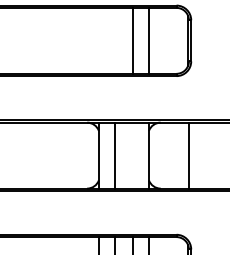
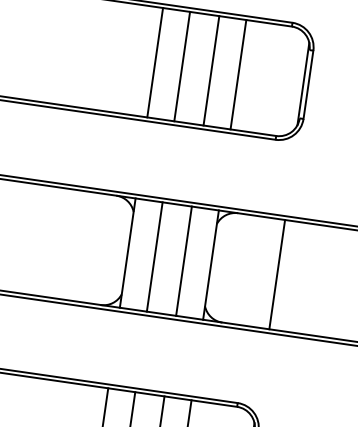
line: (98, 40) -> (154, 62), added
line: (115, 40) -> (182, 66), added
line: (132, 155) -> (183, 260), added

